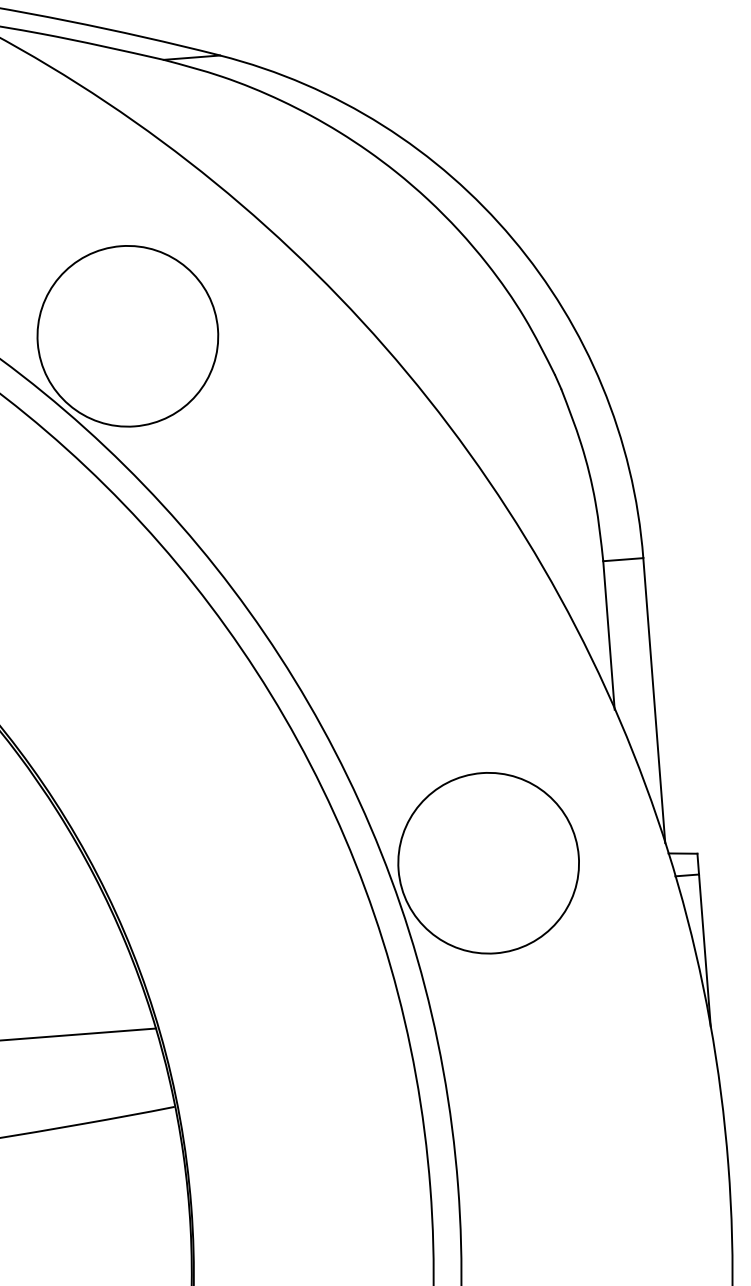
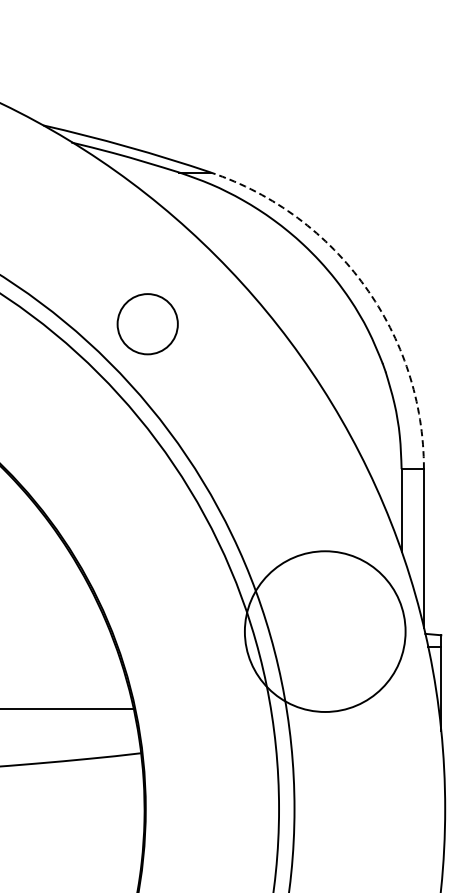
arc: (513, 238) -> (365, 286), solid -> dashed
circle: (127, 336) -> (147, 324), size x0.6
circle: (489, 862) -> (325, 631), size x1.6

